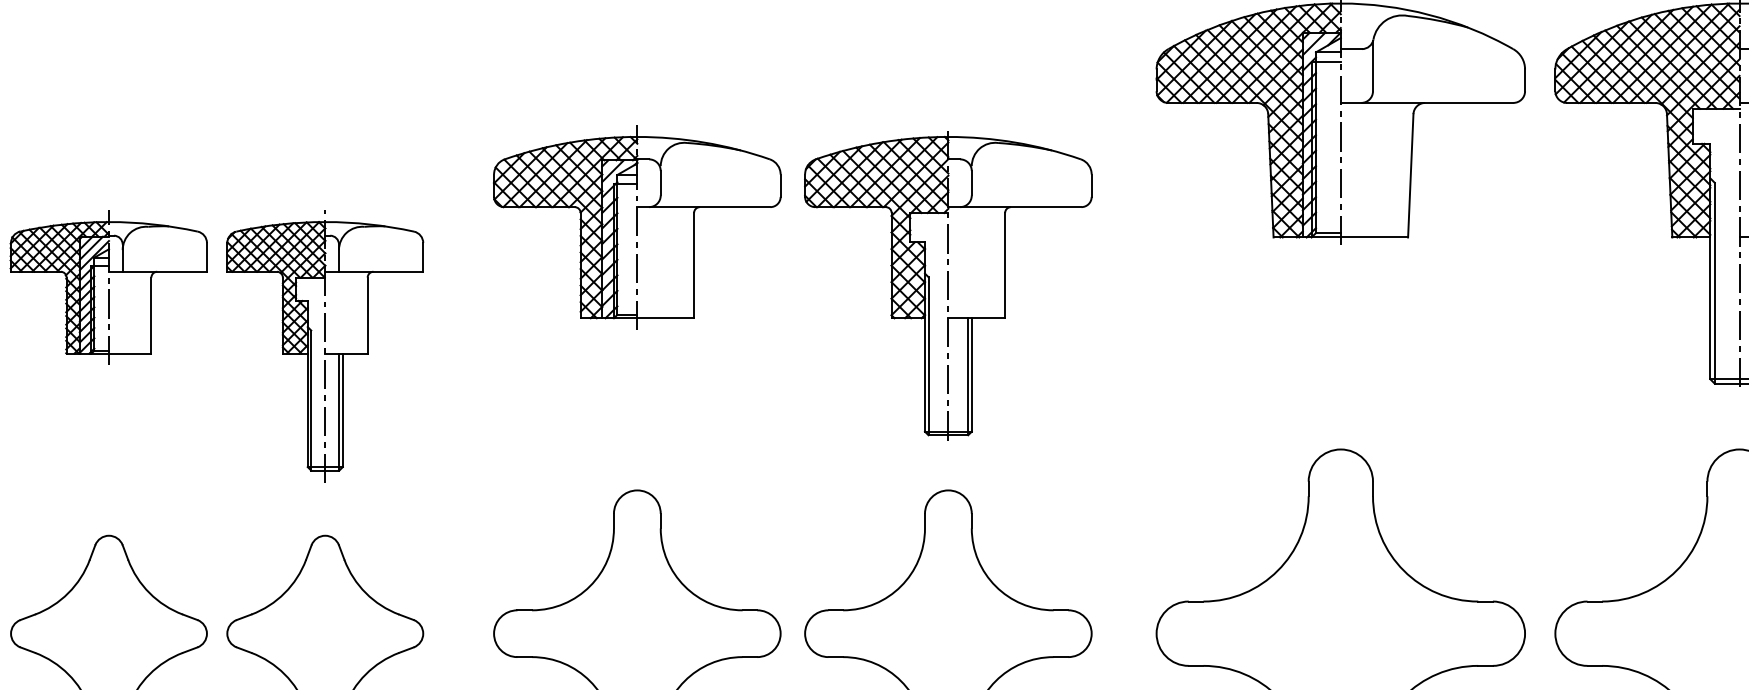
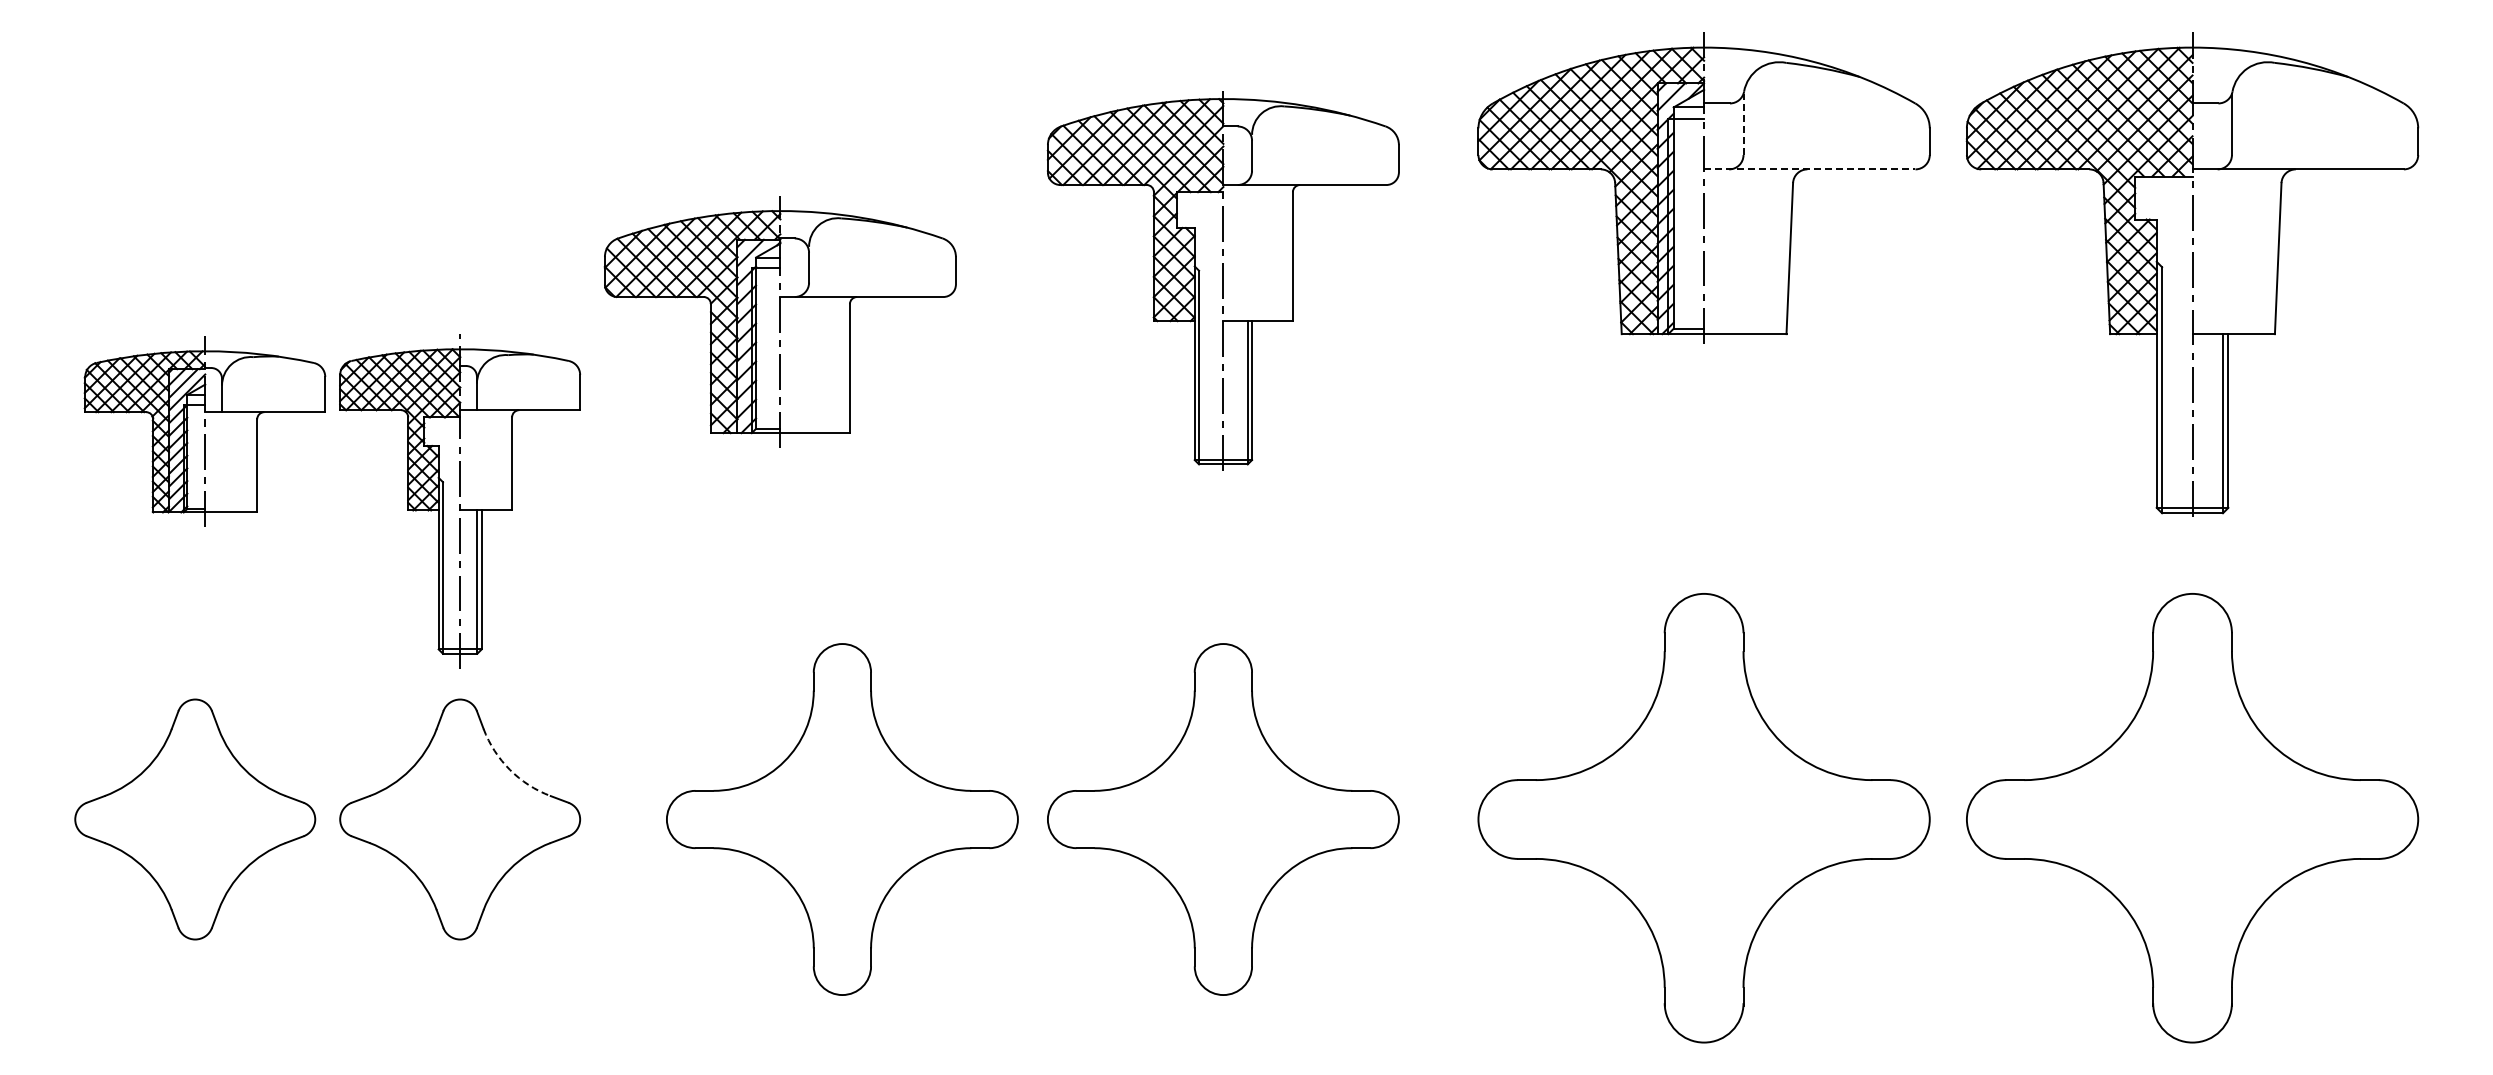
line: (1372, 66) -> (1743, 124), solid -> dashed
line: (1426, 103) -> (1809, 169), solid -> dashed
part: (636, 227) -> (779, 321), moved
part: (947, 285) -> (1222, 280), moved
part: (108, 287) -> (204, 431), moved
part: (325, 346) -> (460, 501), moved
arc: (365, 592) -> (509, 769), solid -> dashed

